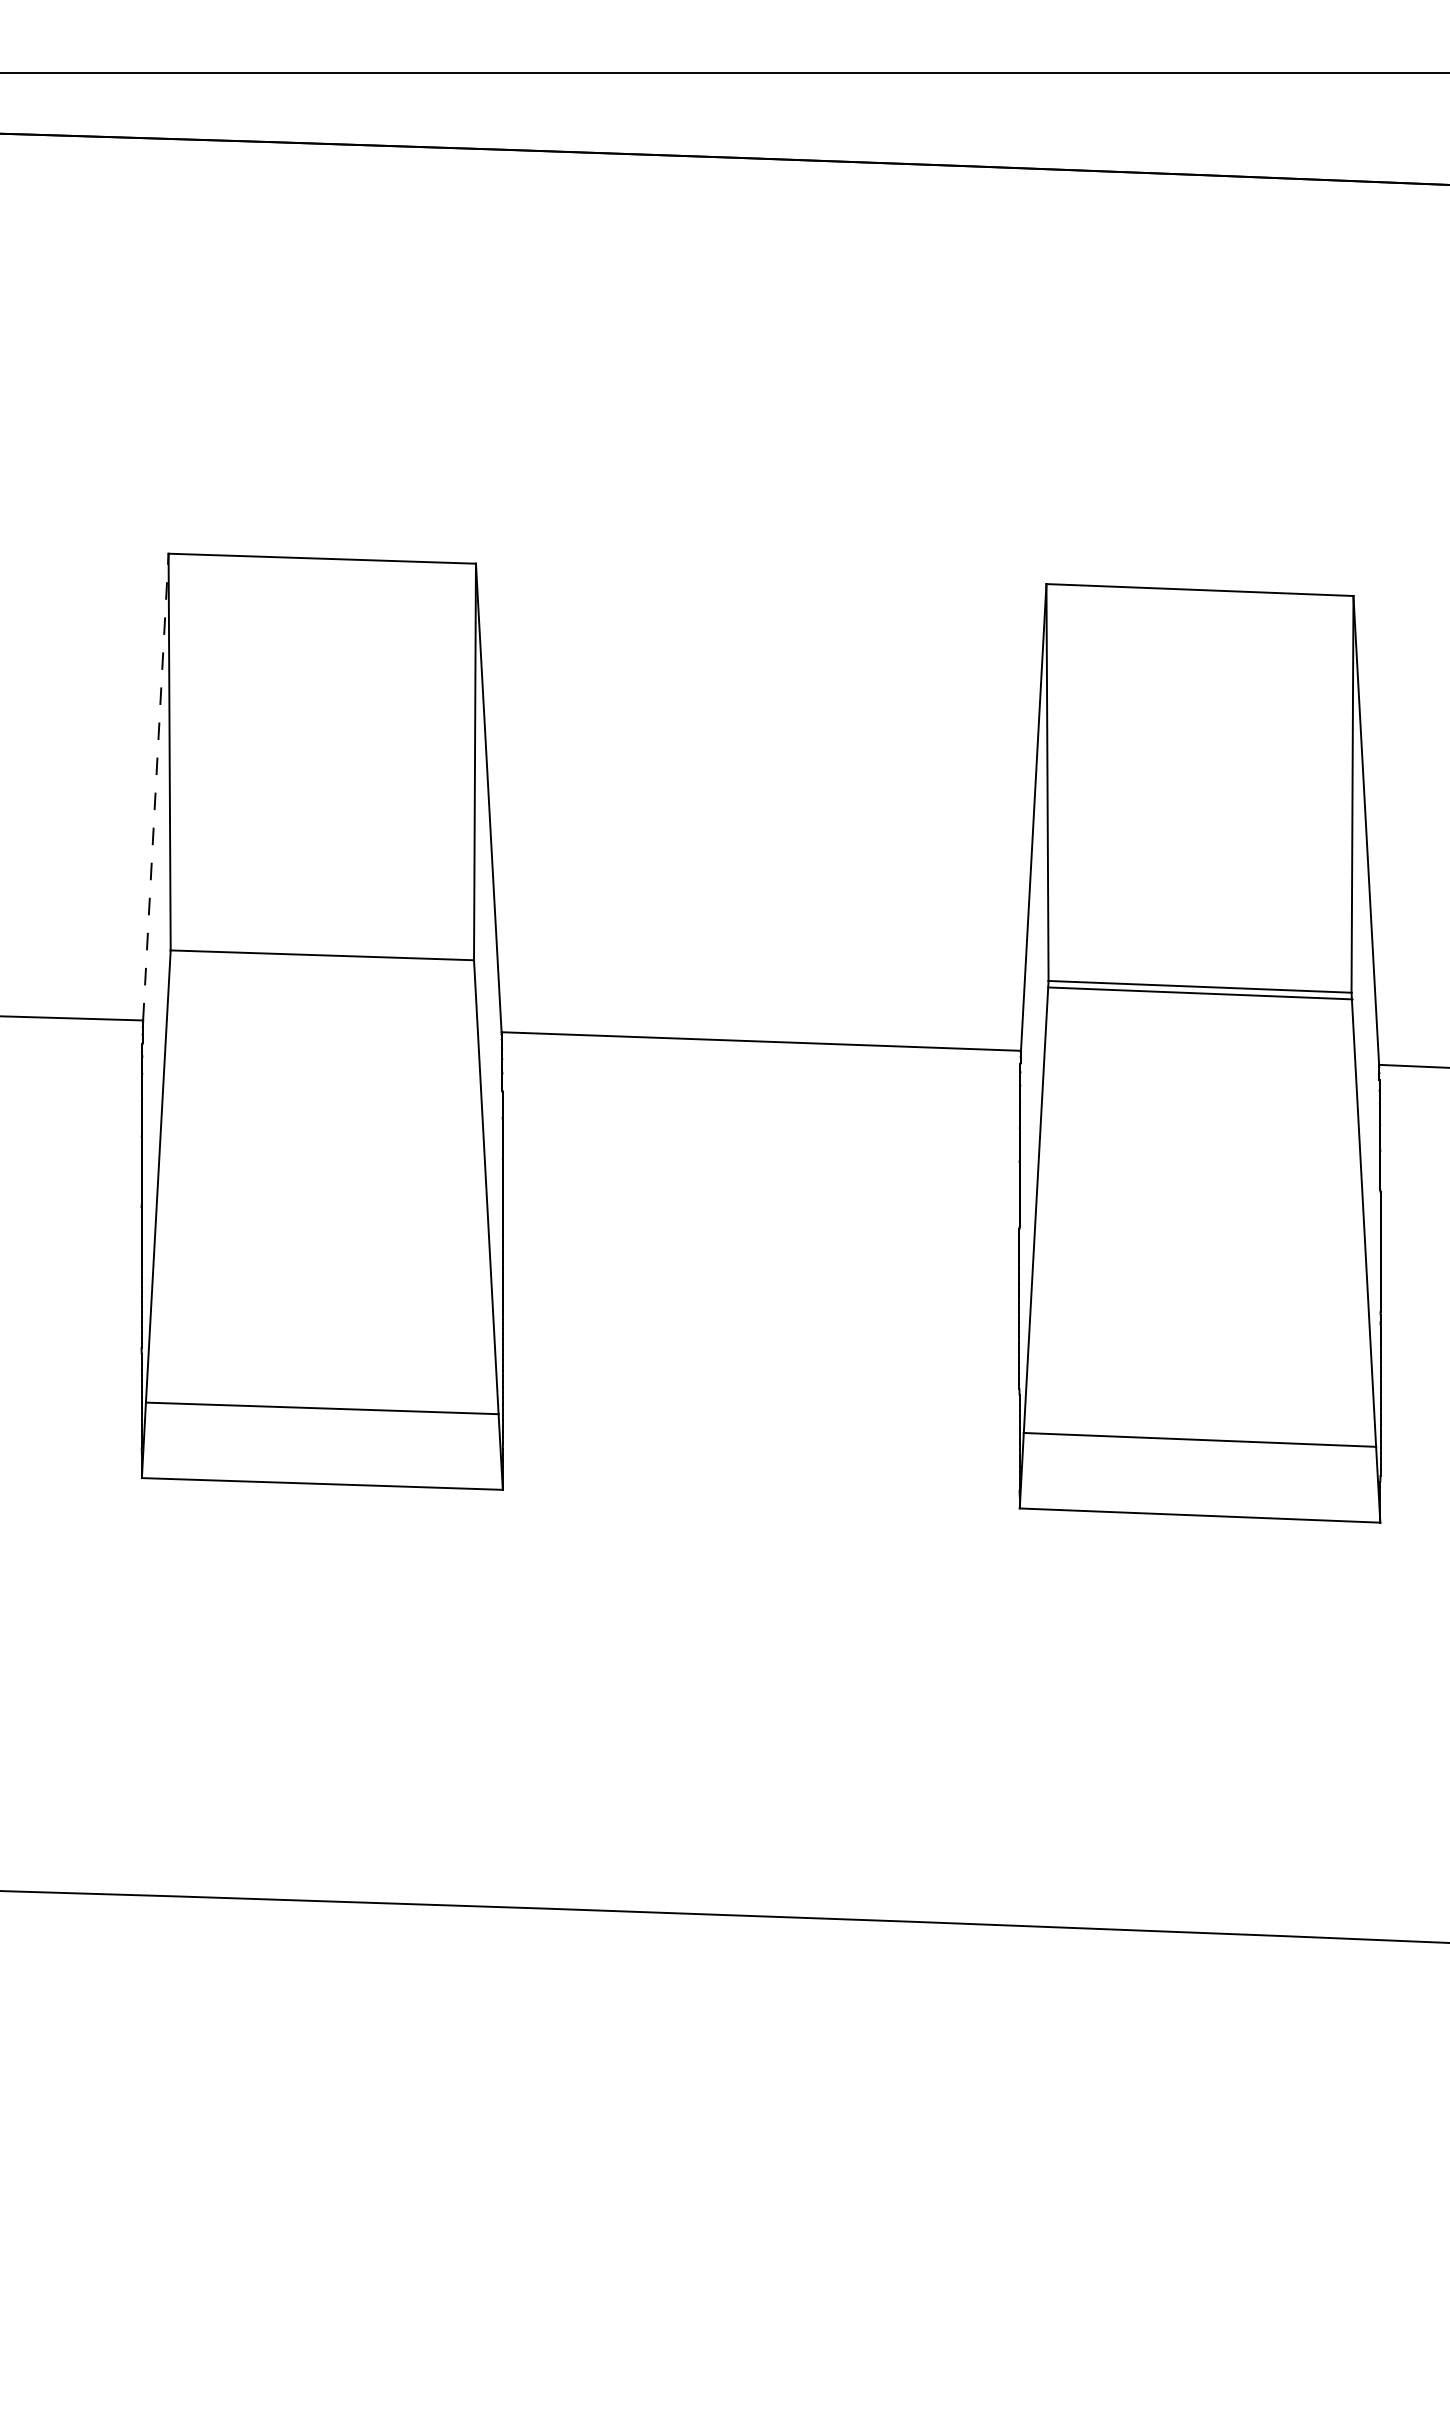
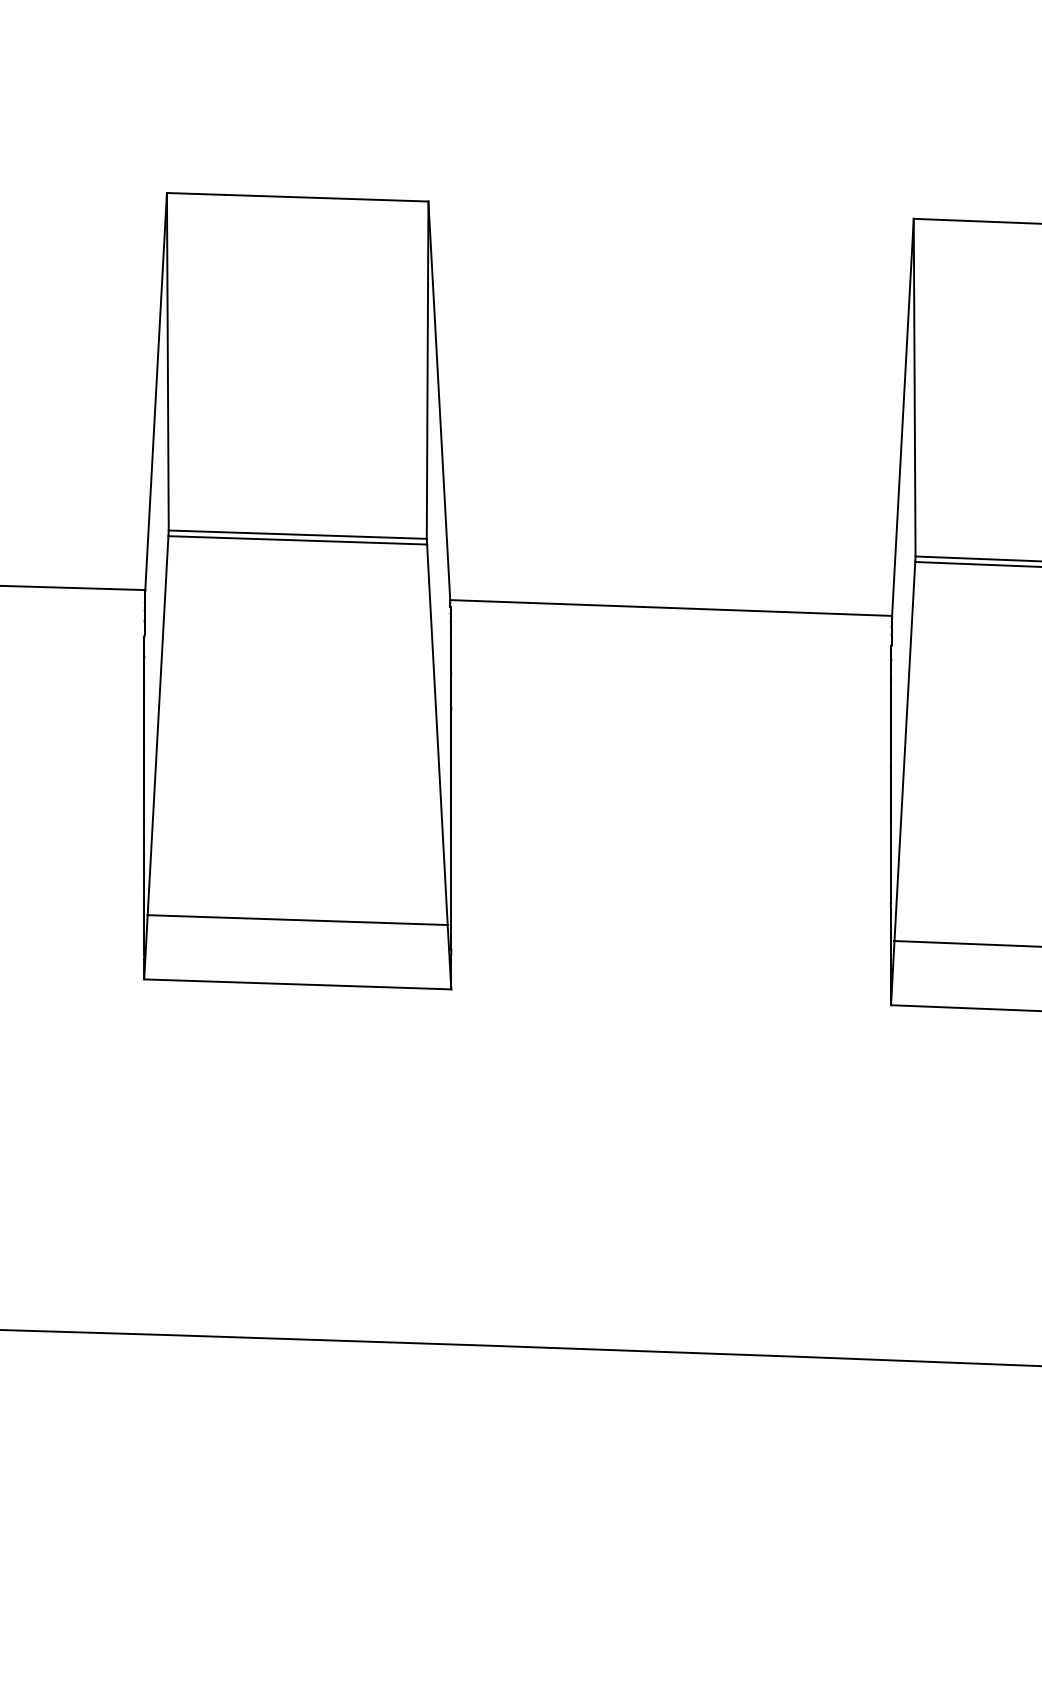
line: (155, 787) -> (155, 391), dashed -> solid
line: (322, 961) -> (297, 539), added

